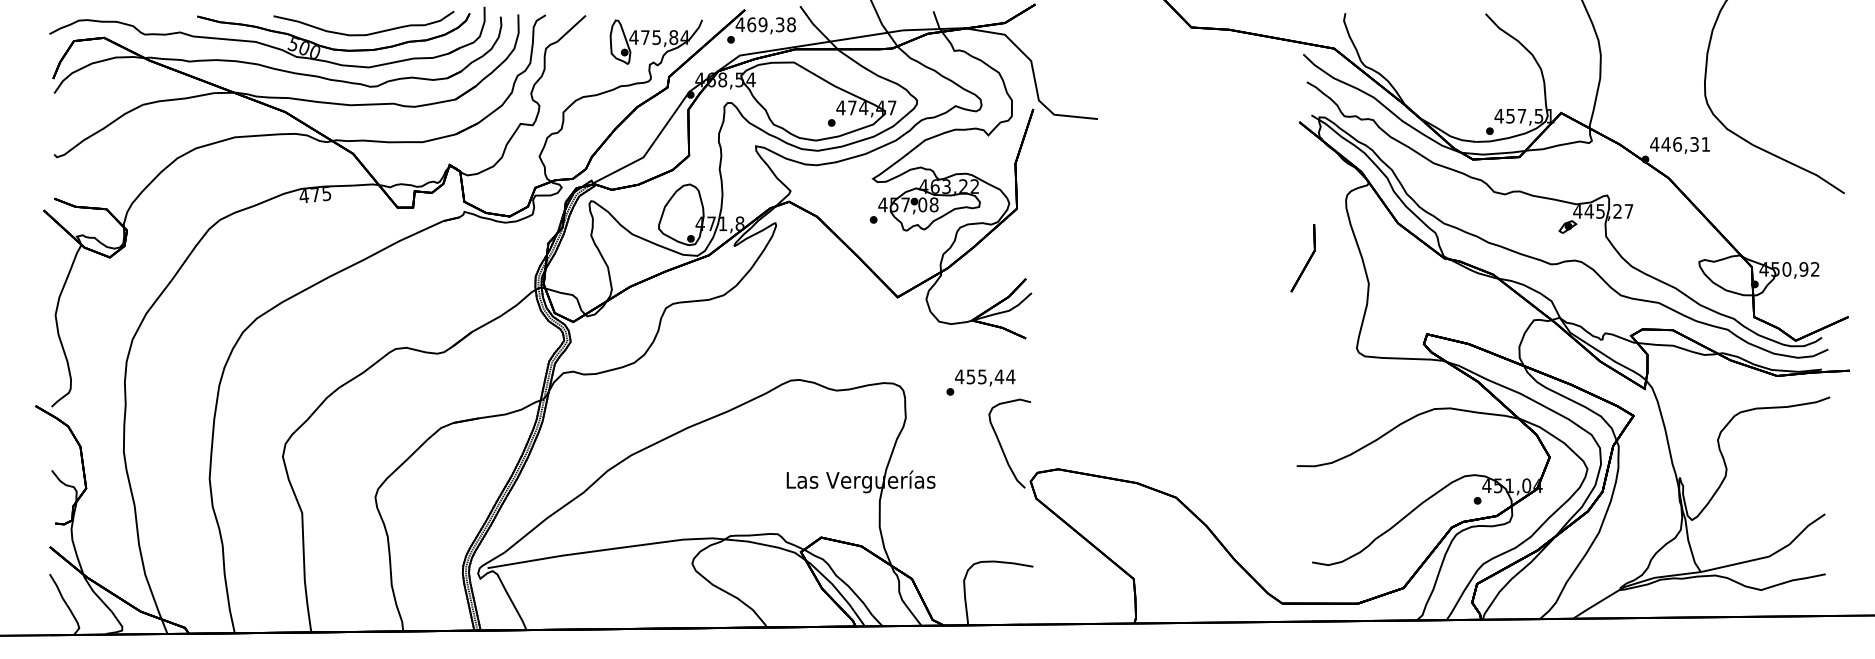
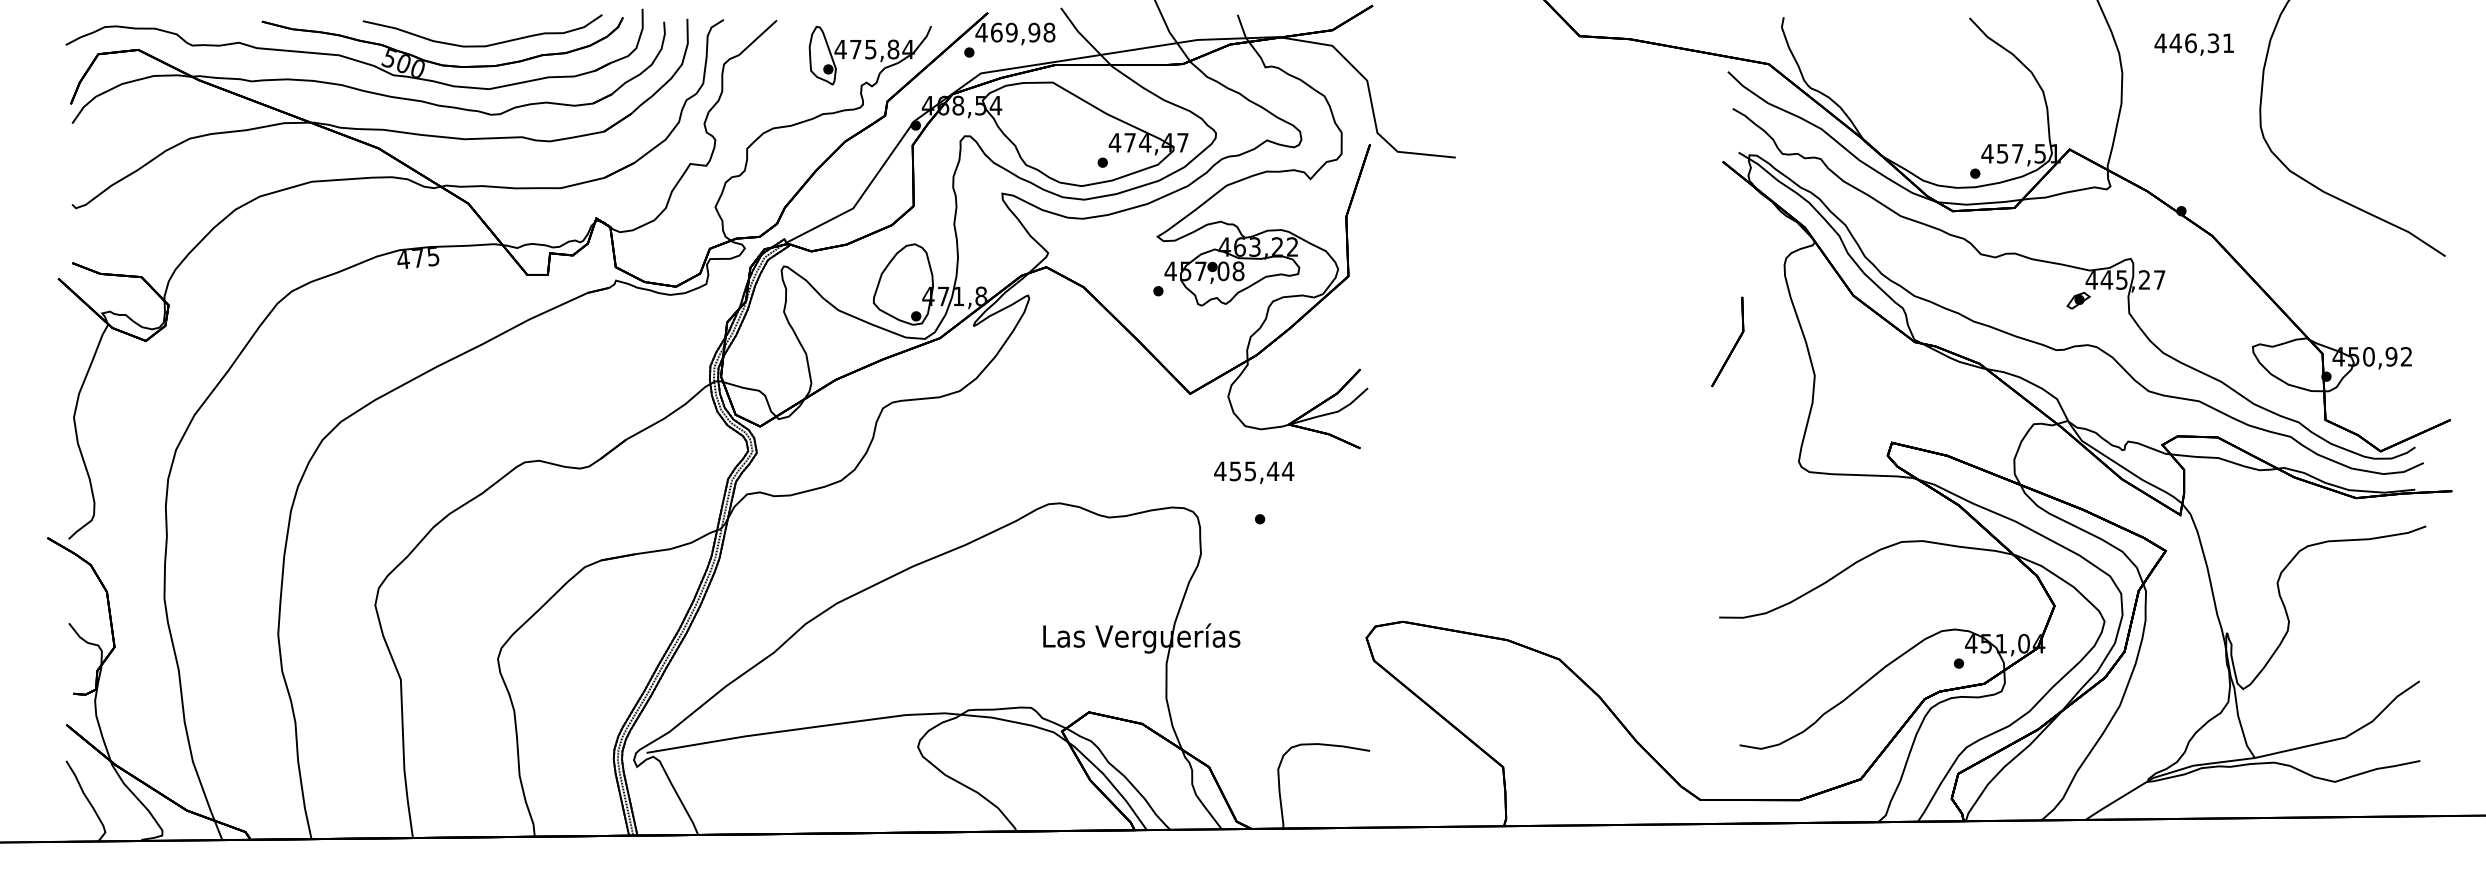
text: (780, 24) -> (1034, 32), 469,38 -> 469,98
text: (1679, 145) -> (2193, 44), moved
text: (985, 377) -> (1254, 472), moved
curve: (1002, 446) -> (1328, 591), removed

